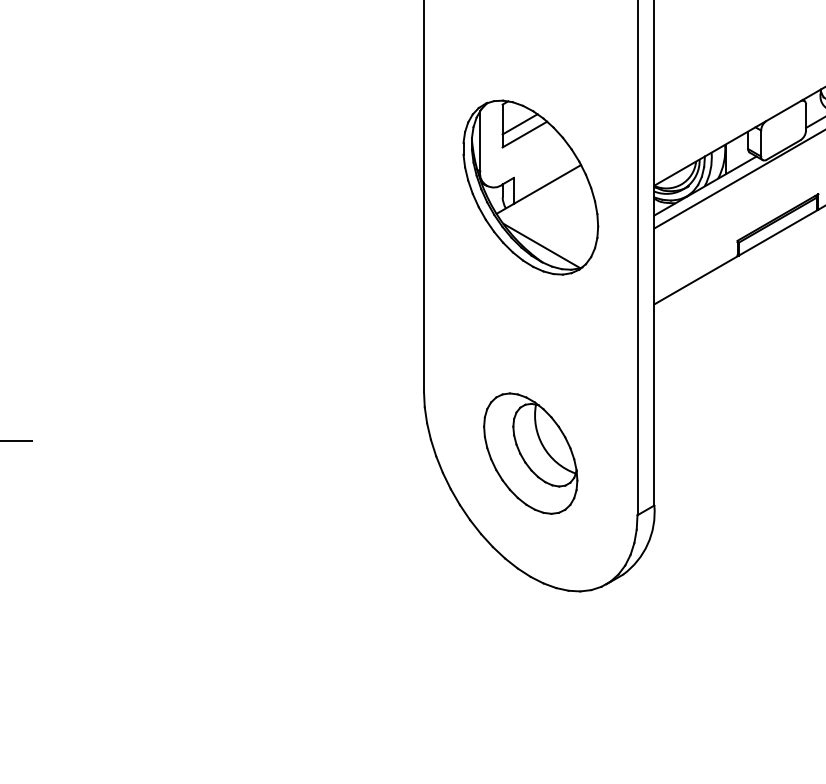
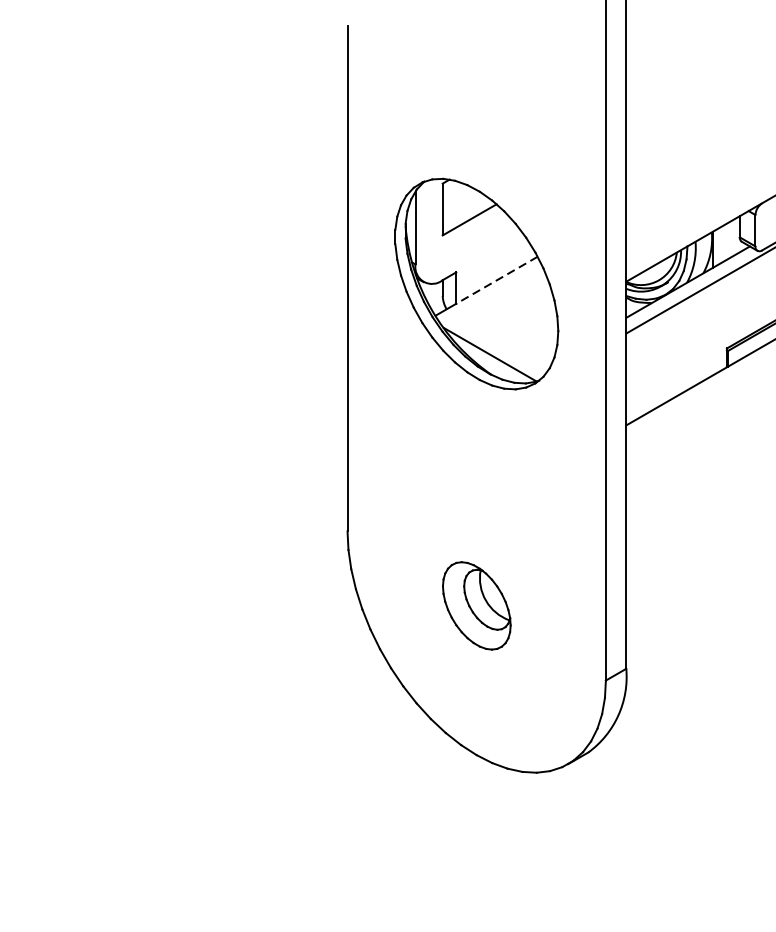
line: (519, 124) -> (463, 207), removed
line: (547, 184) -> (496, 280), solid -> dashed
part: (530, 453) -> (476, 605), size x0.6

